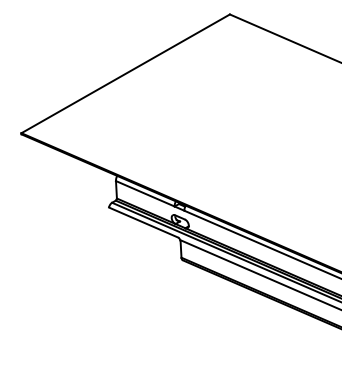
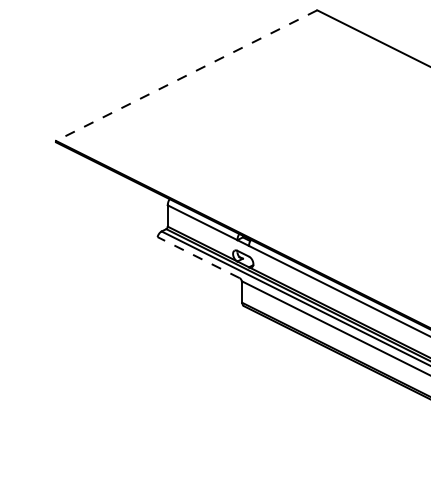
line: (125, 73) -> (186, 75), solid -> dashed
line: (143, 222) -> (198, 257), solid -> dashed

